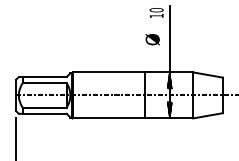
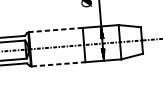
line: (108, 72) -> (55, 30), solid -> dashed
line: (109, 118) -> (59, 64), solid -> dashed

